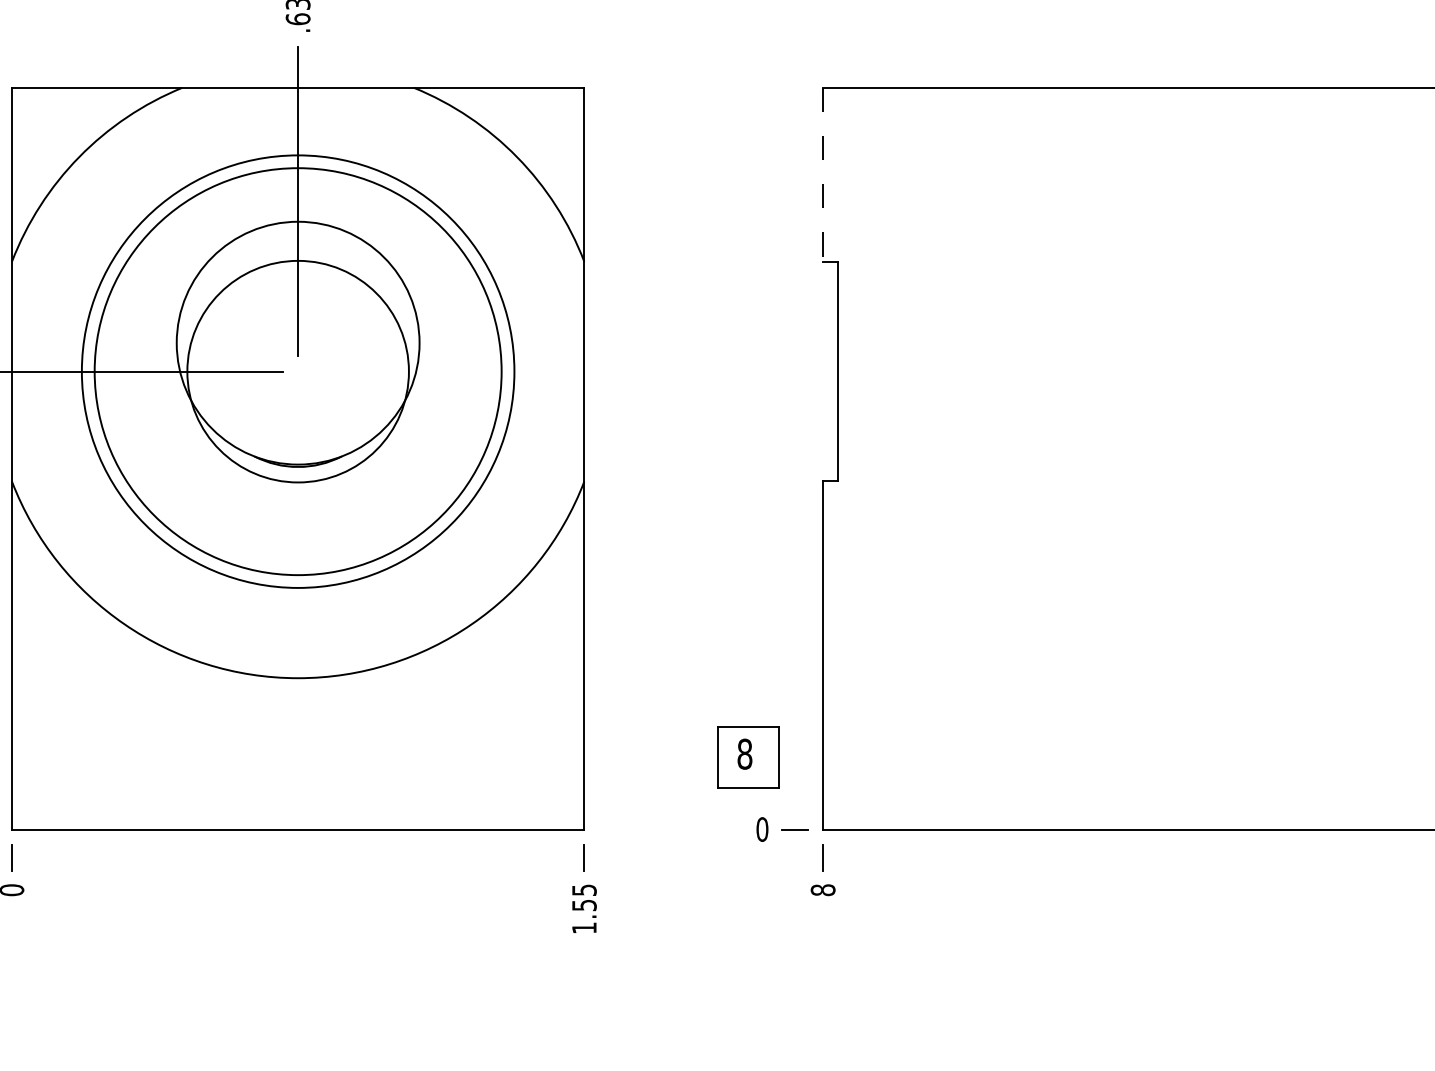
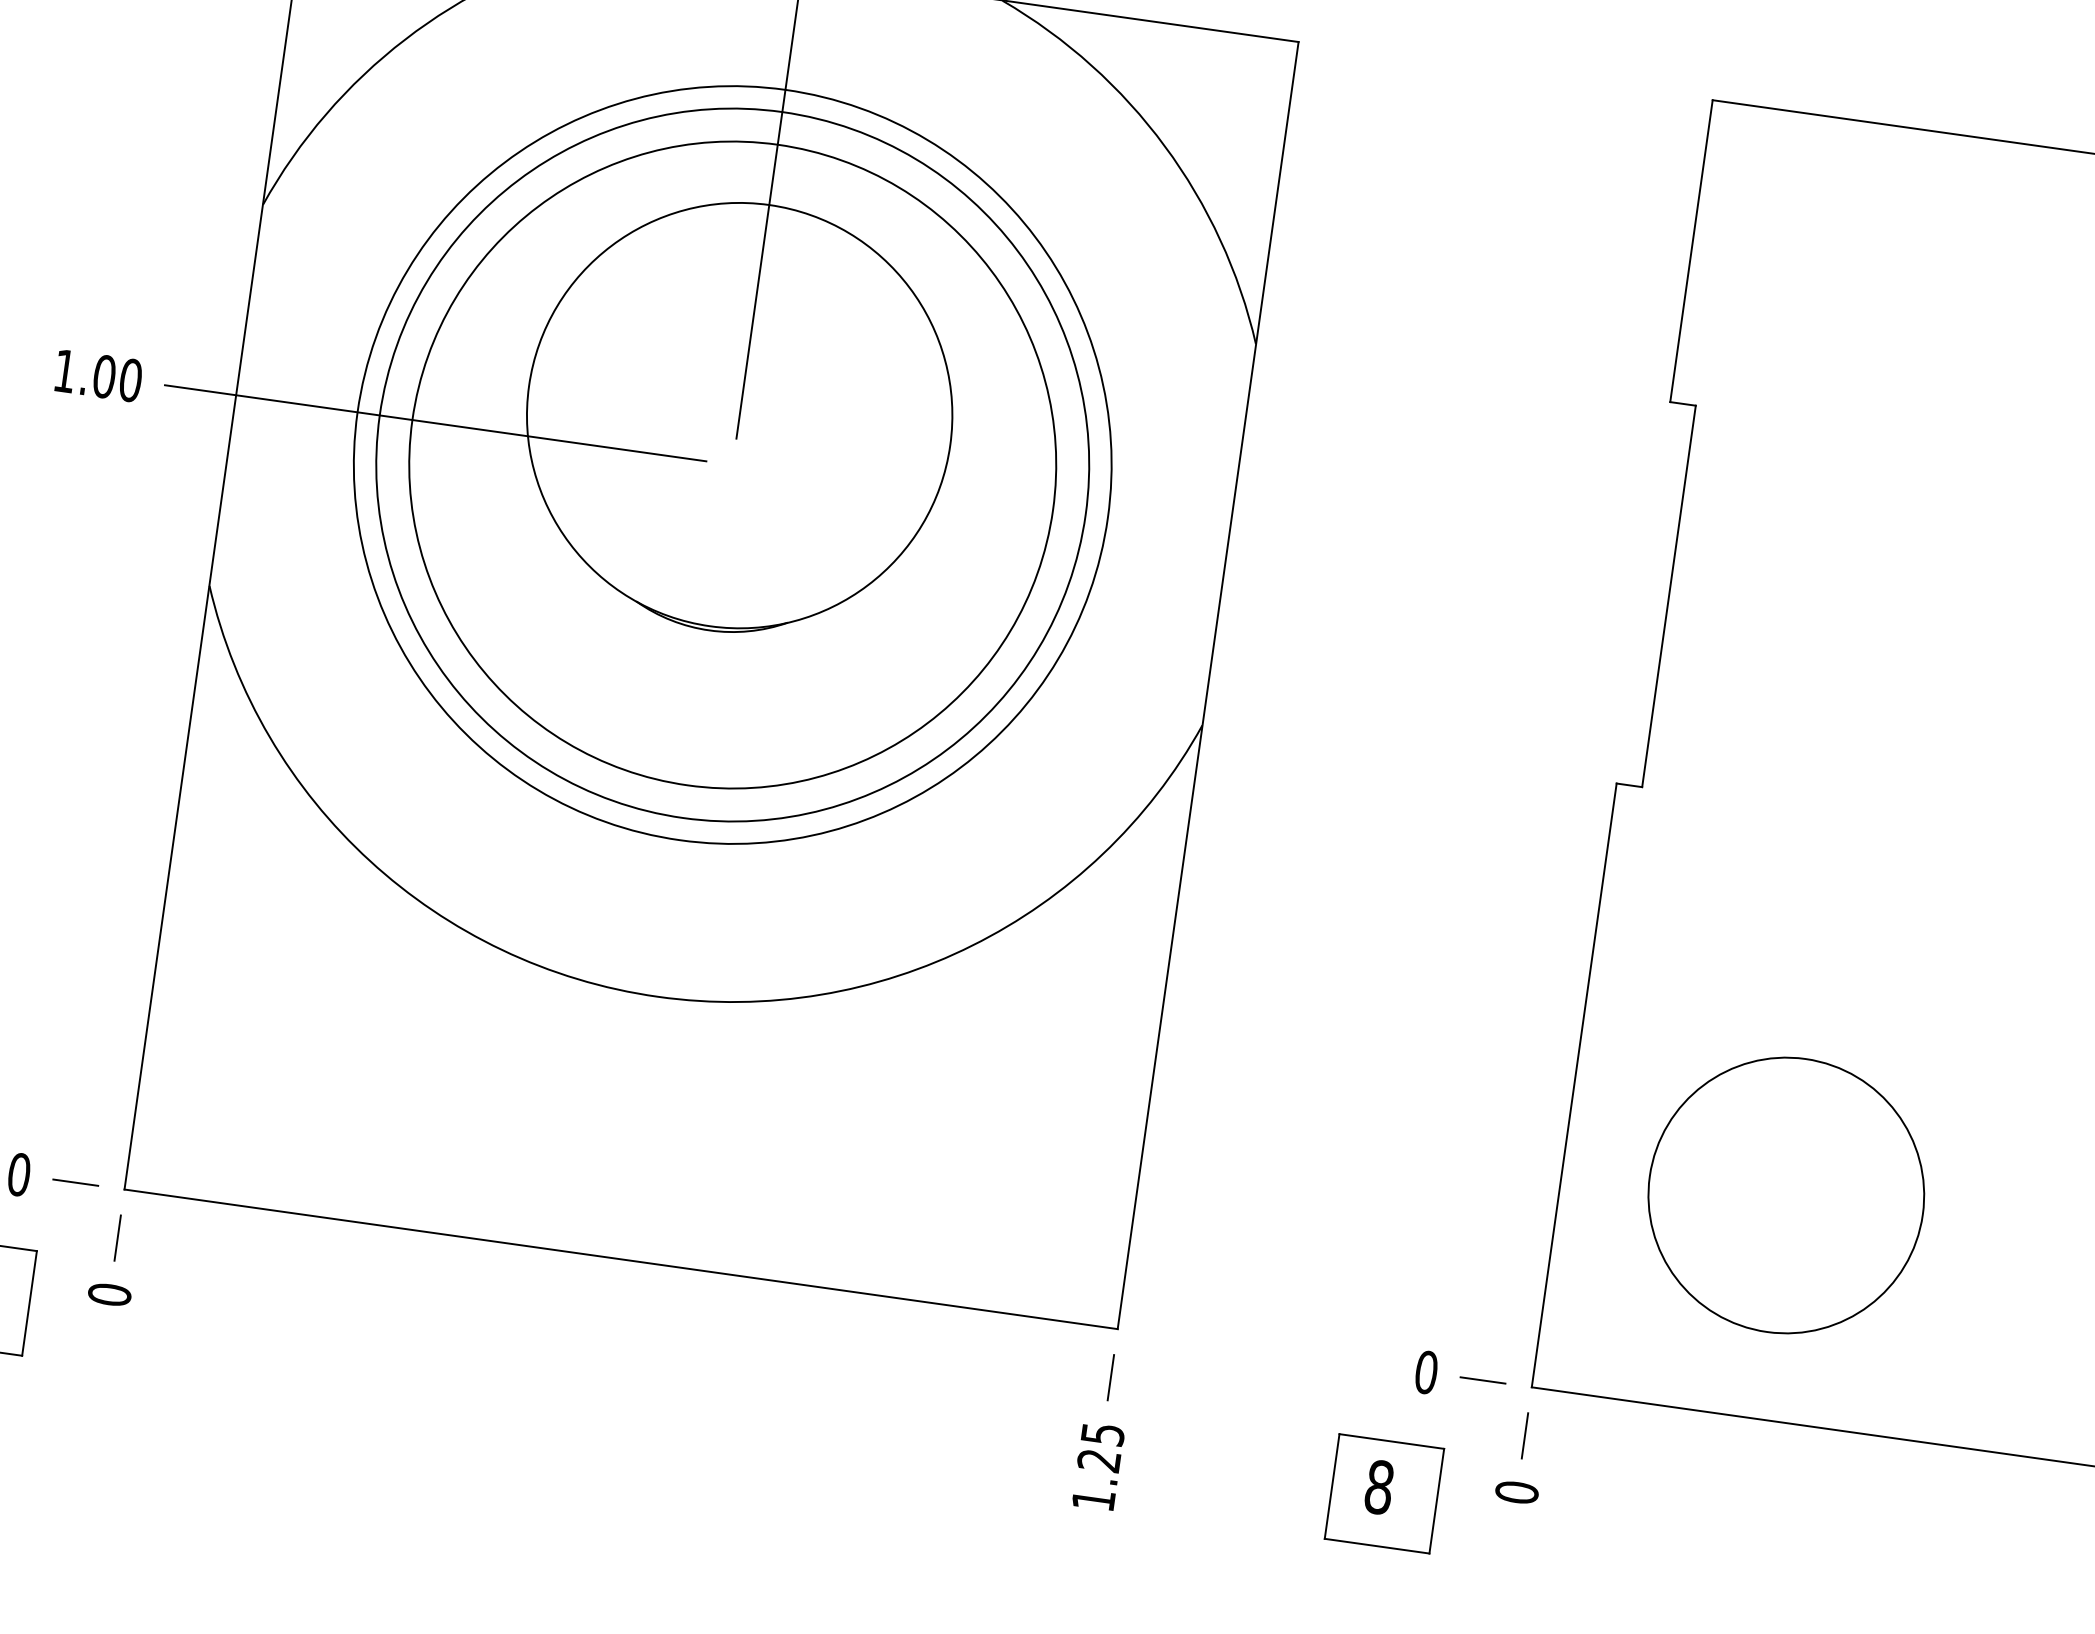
line: (823, 175) -> (1691, 252), dashed -> solid
circle: (297, 371) -> (731, 464), size x1.67
circle: (951, 700) -> (1785, 1194), added
part: (748, 757) -> (1384, 1493), moved
text: (823, 890) -> (1517, 1493), 8 -> 0
text: (584, 905) -> (1099, 1460), 1.55 -> 1.25

